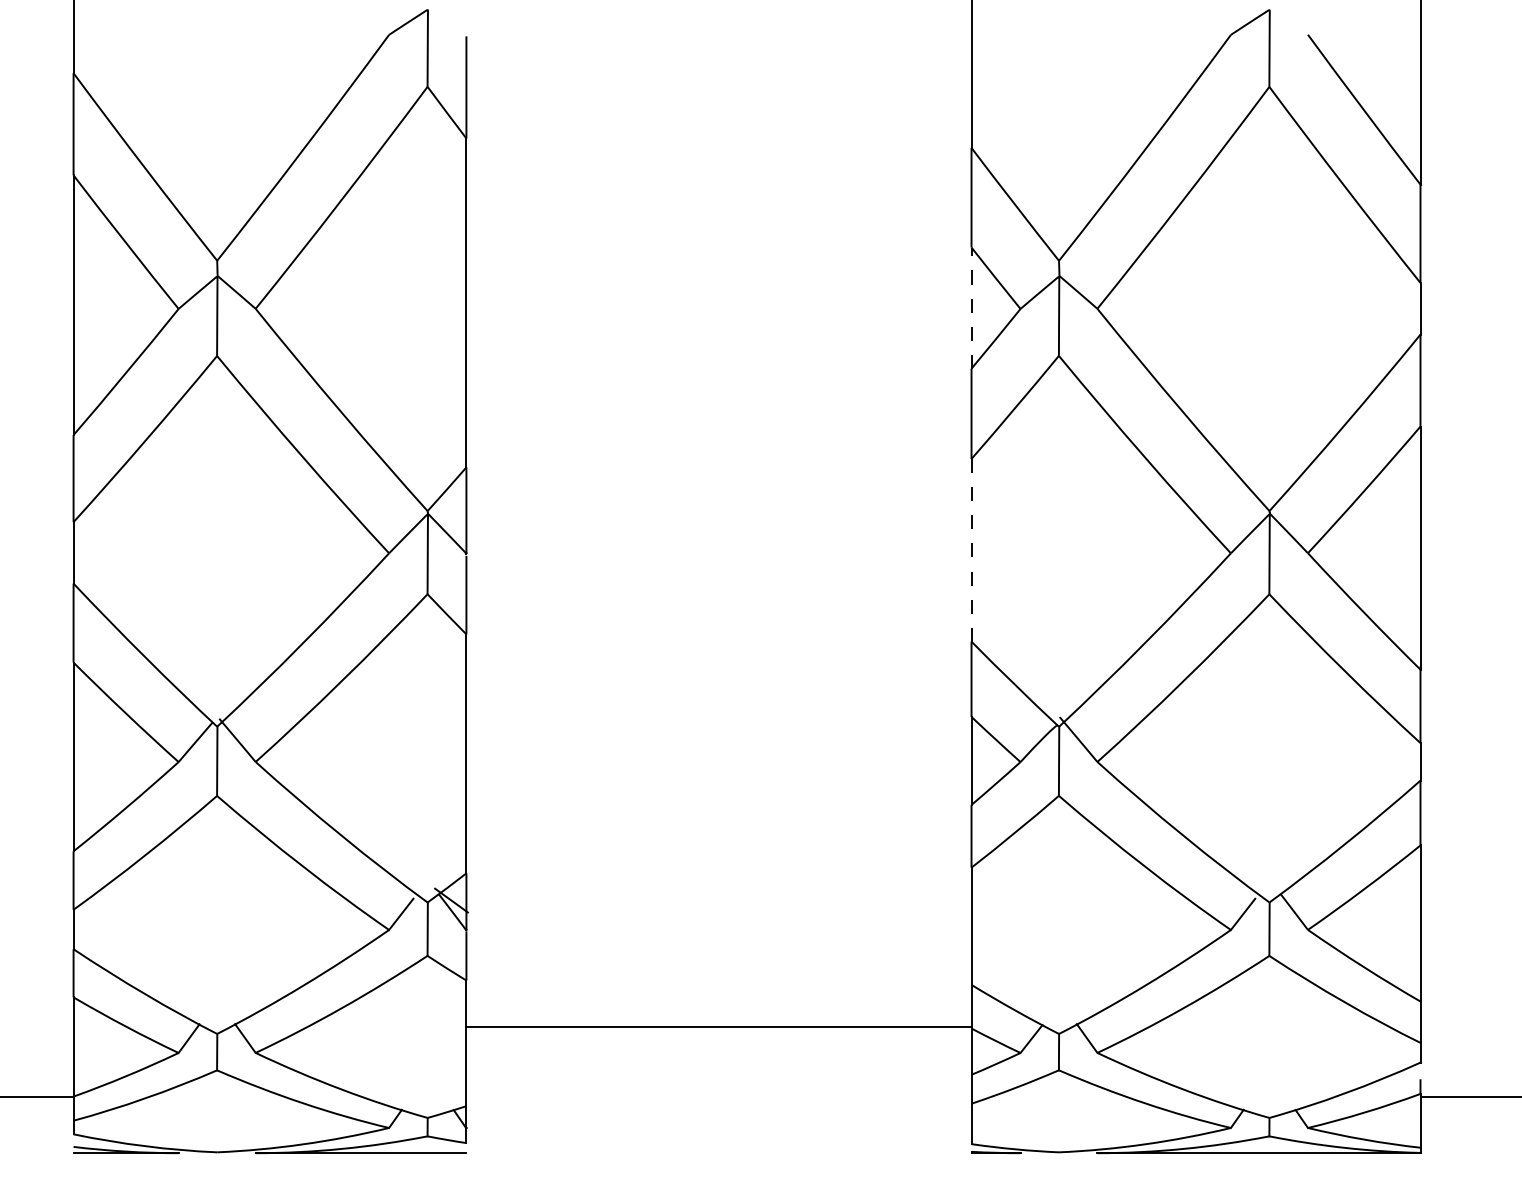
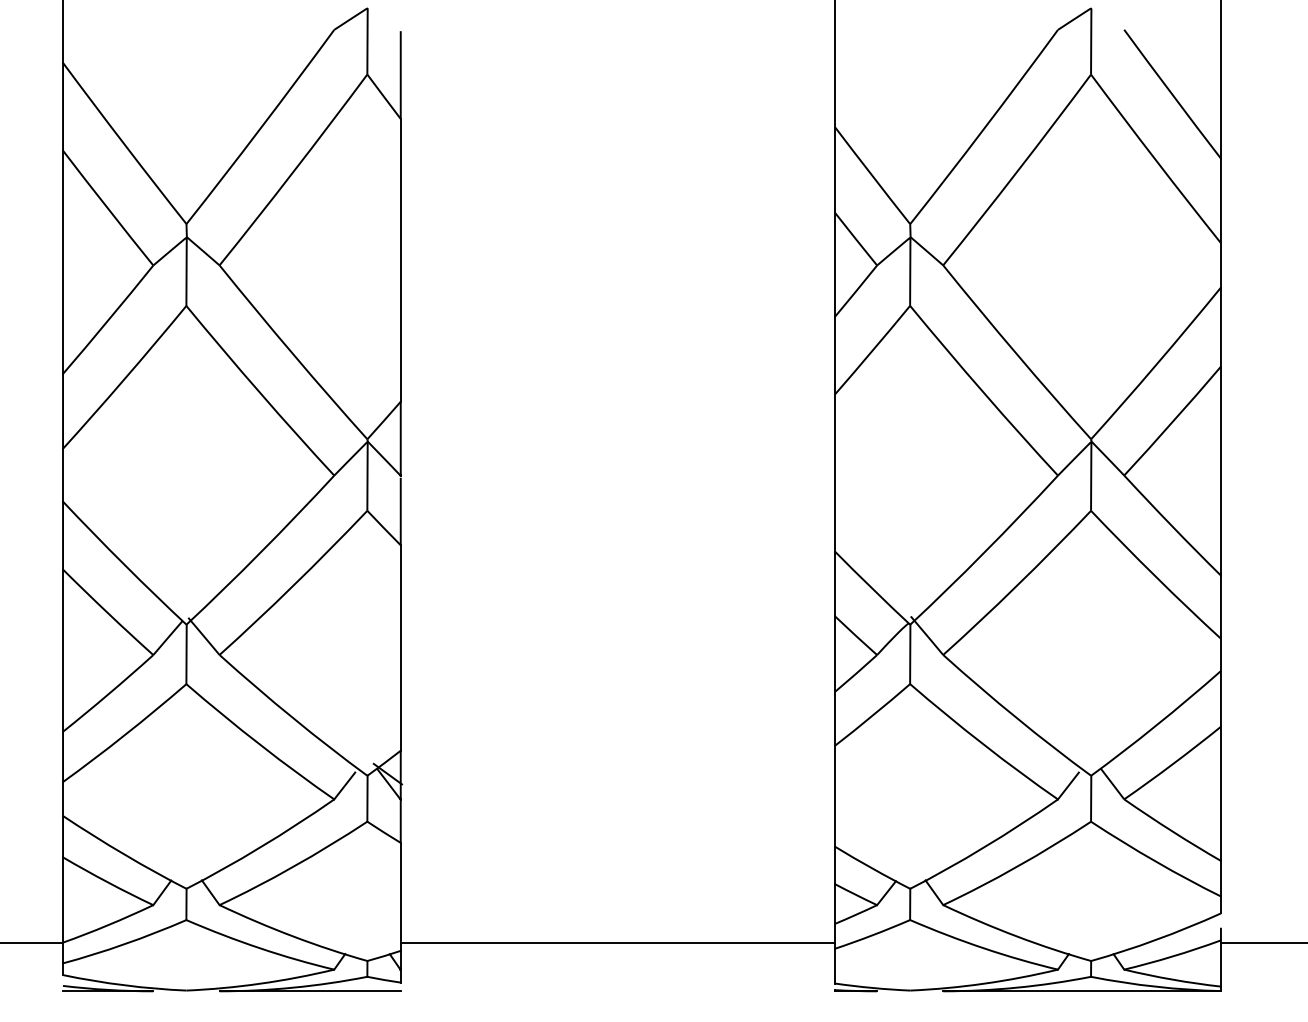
line: (971, 308) -> (834, 265), dashed -> solid
line: (971, 549) -> (834, 472), dashed -> solid
line: (718, 1027) -> (617, 943), moved

